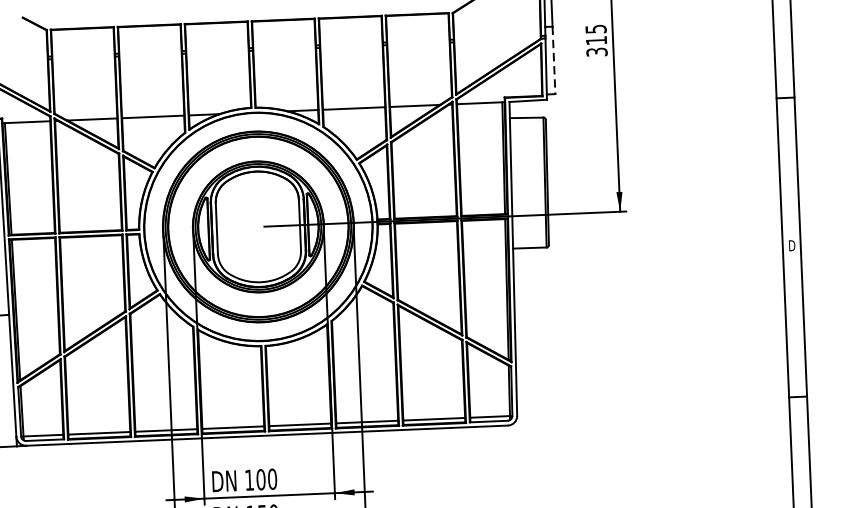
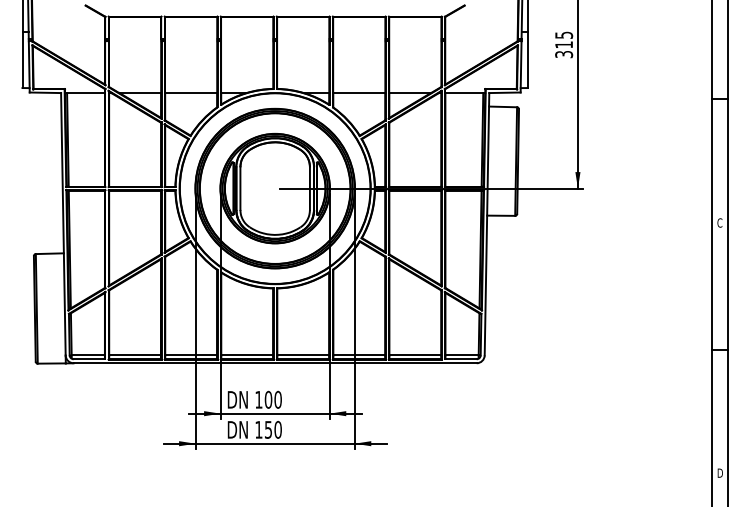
line: (553, 61) -> (527, 60), dashed -> solid
text: (791, 245) -> (719, 222), D -> C

